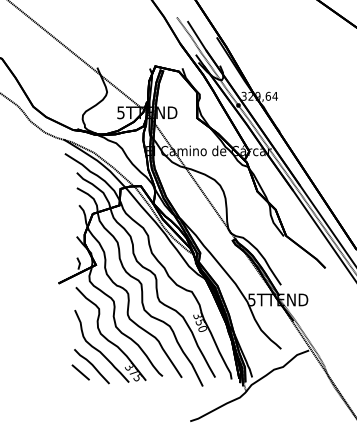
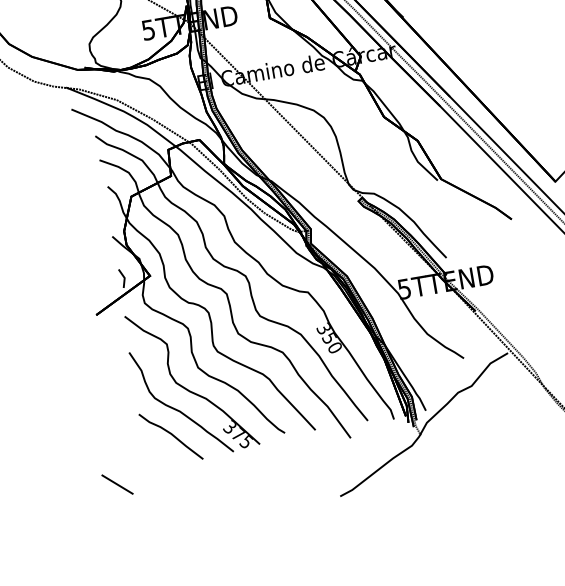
line: (80, 372) -> (117, 484), moved

